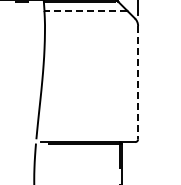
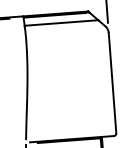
line: (85, 10) -> (61, 22), dashed -> solid
line: (138, 82) -> (112, 82), dashed -> solid

